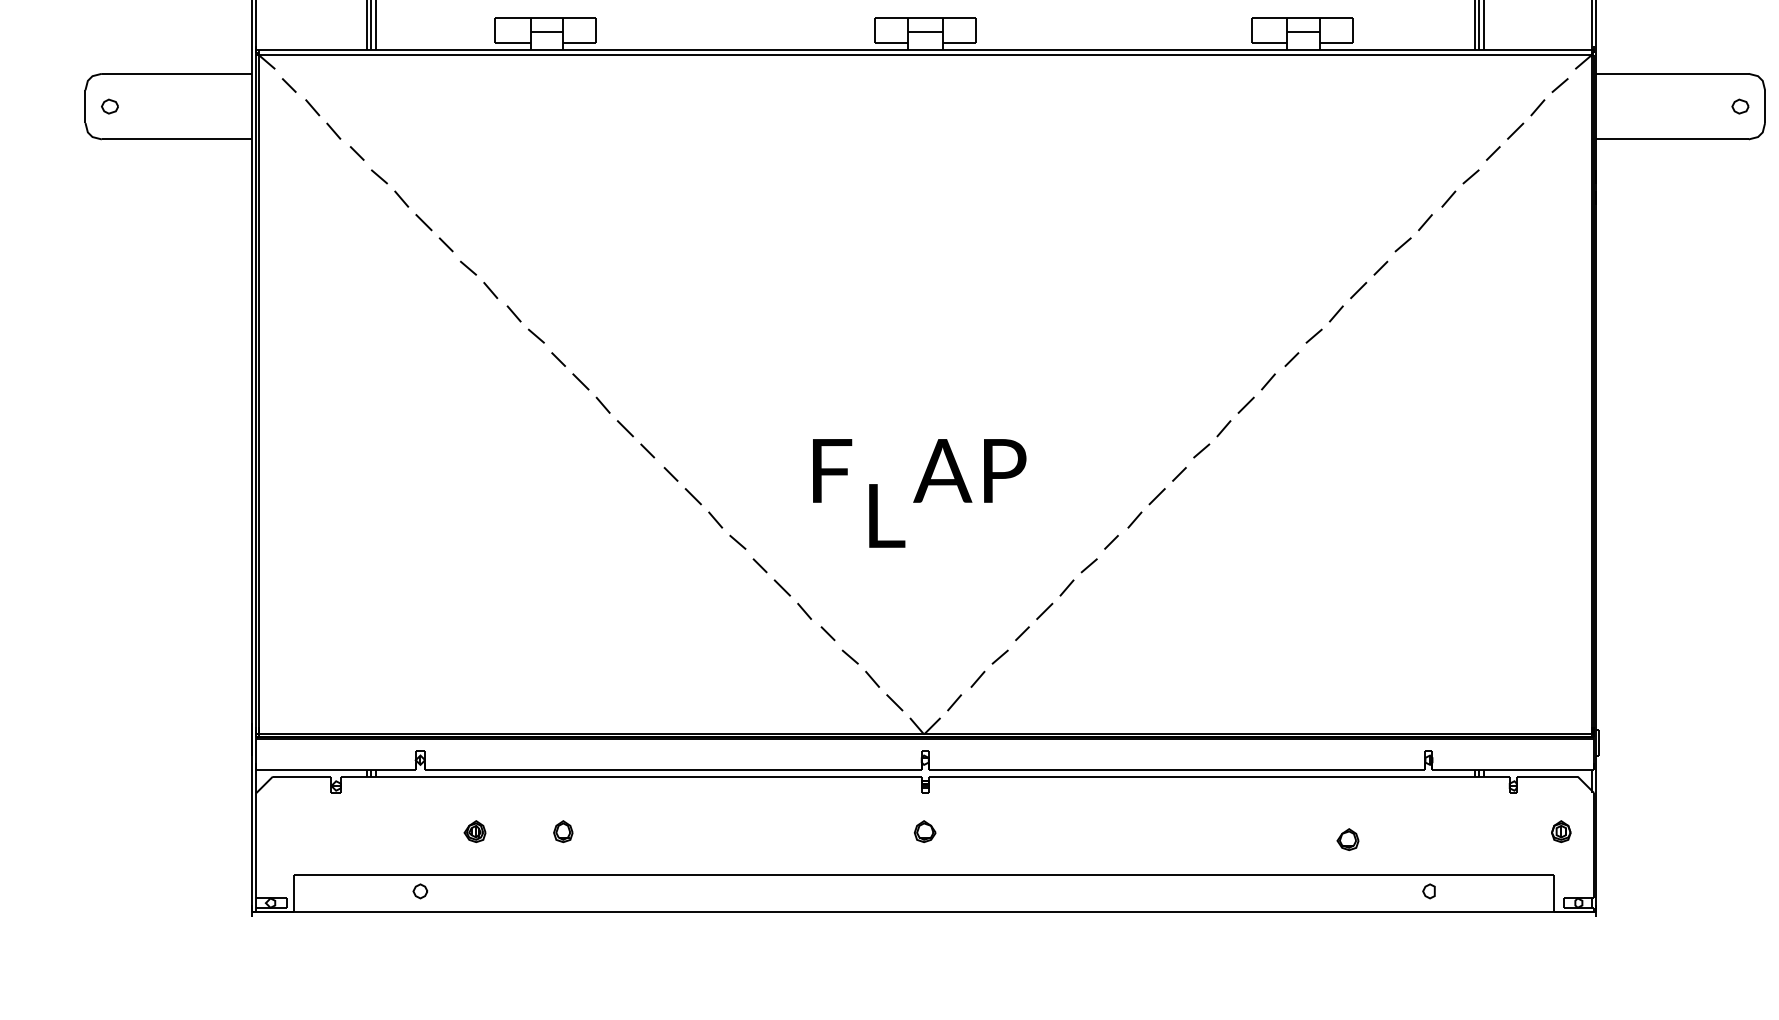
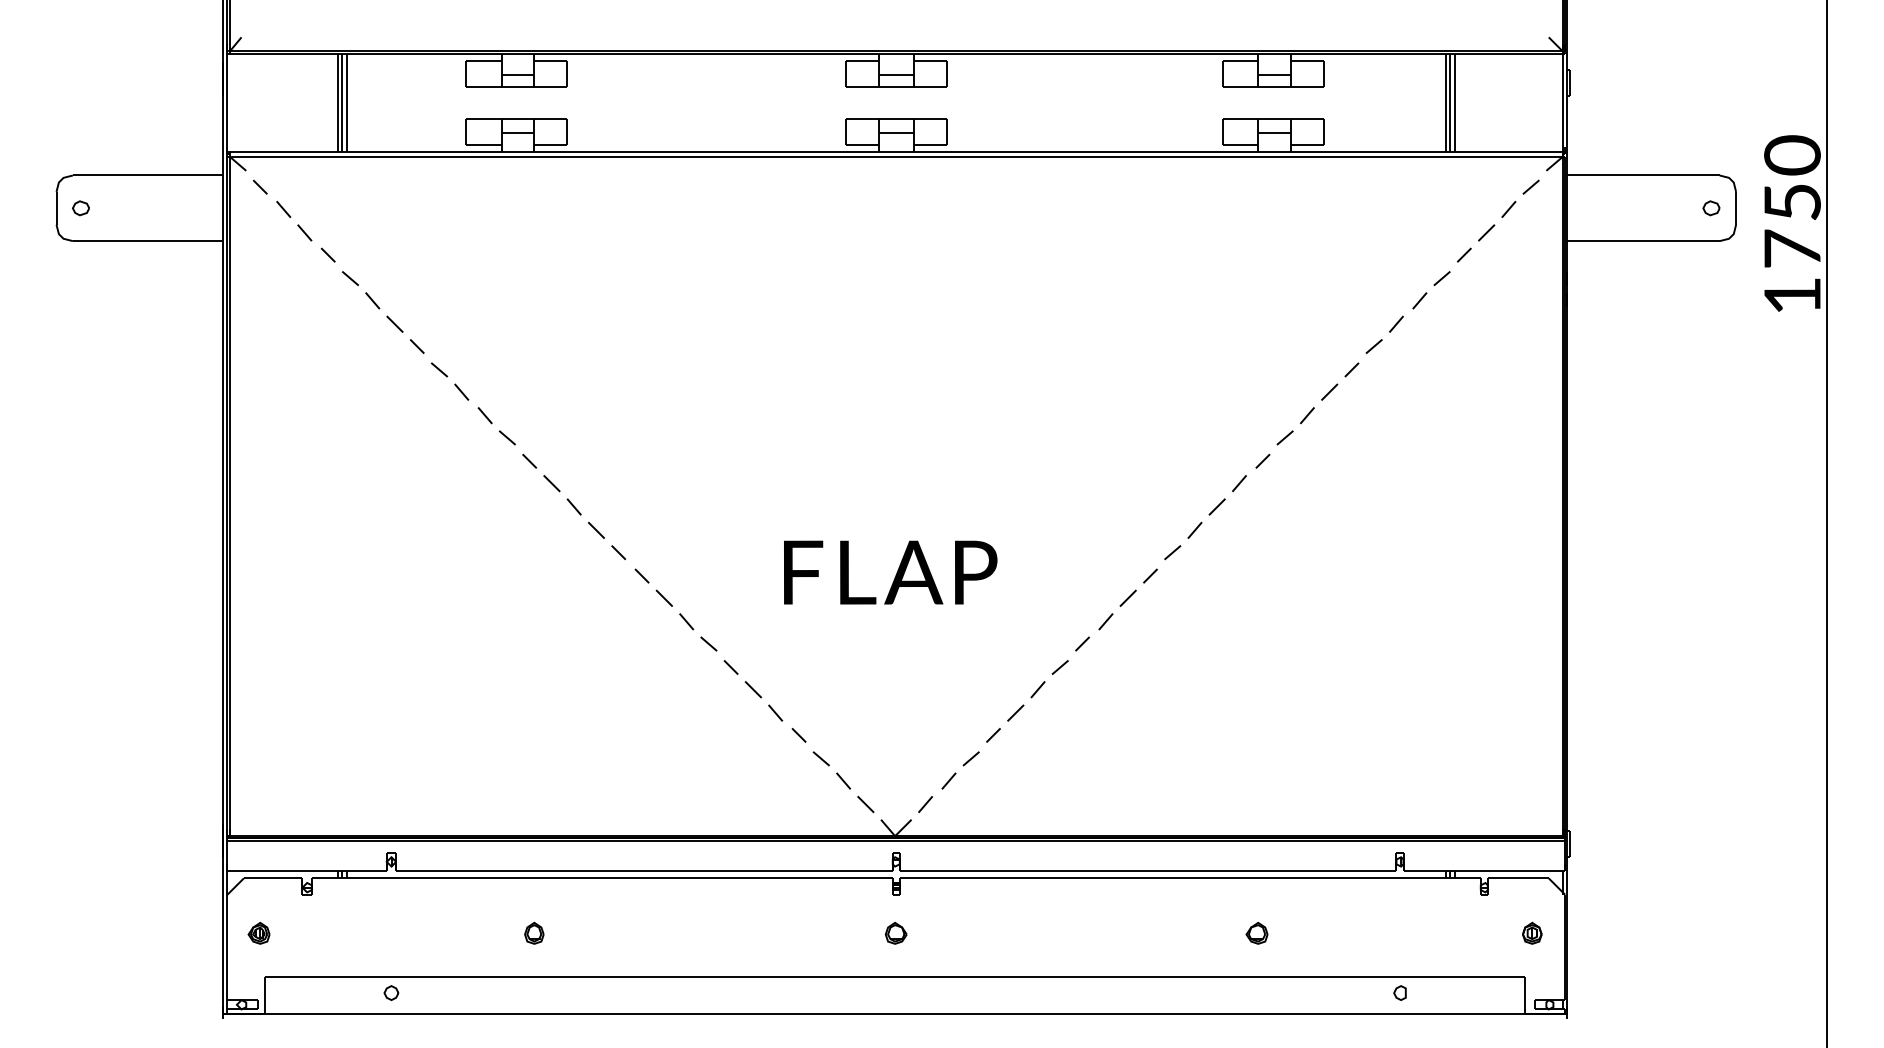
text: (887, 515) -> (858, 572), moved
part: (474, 830) -> (258, 932), moved
part: (1347, 838) -> (1256, 932), moved

